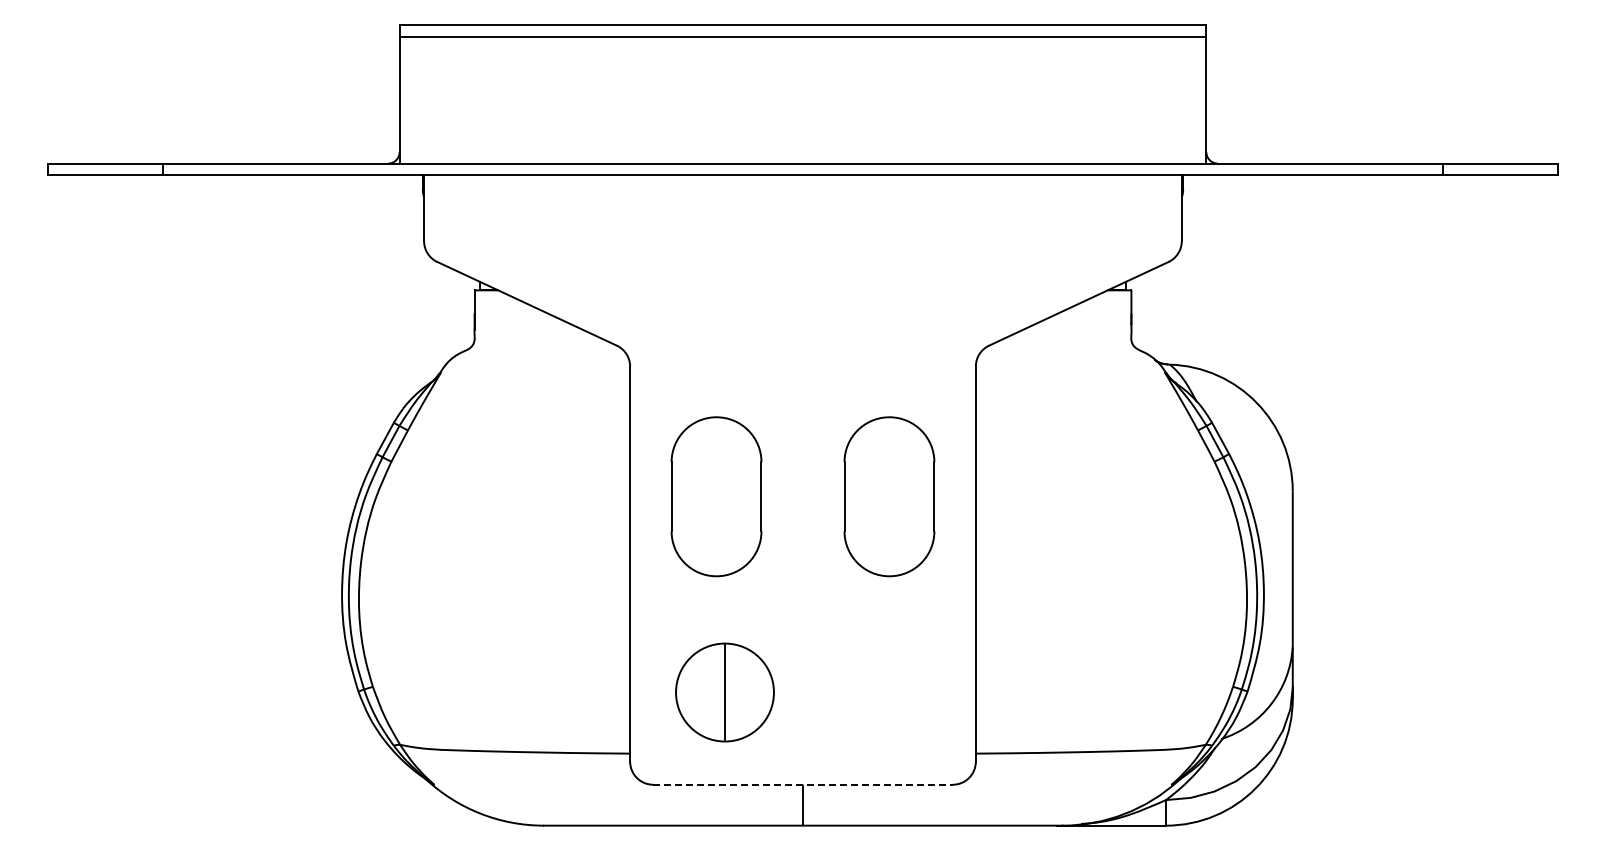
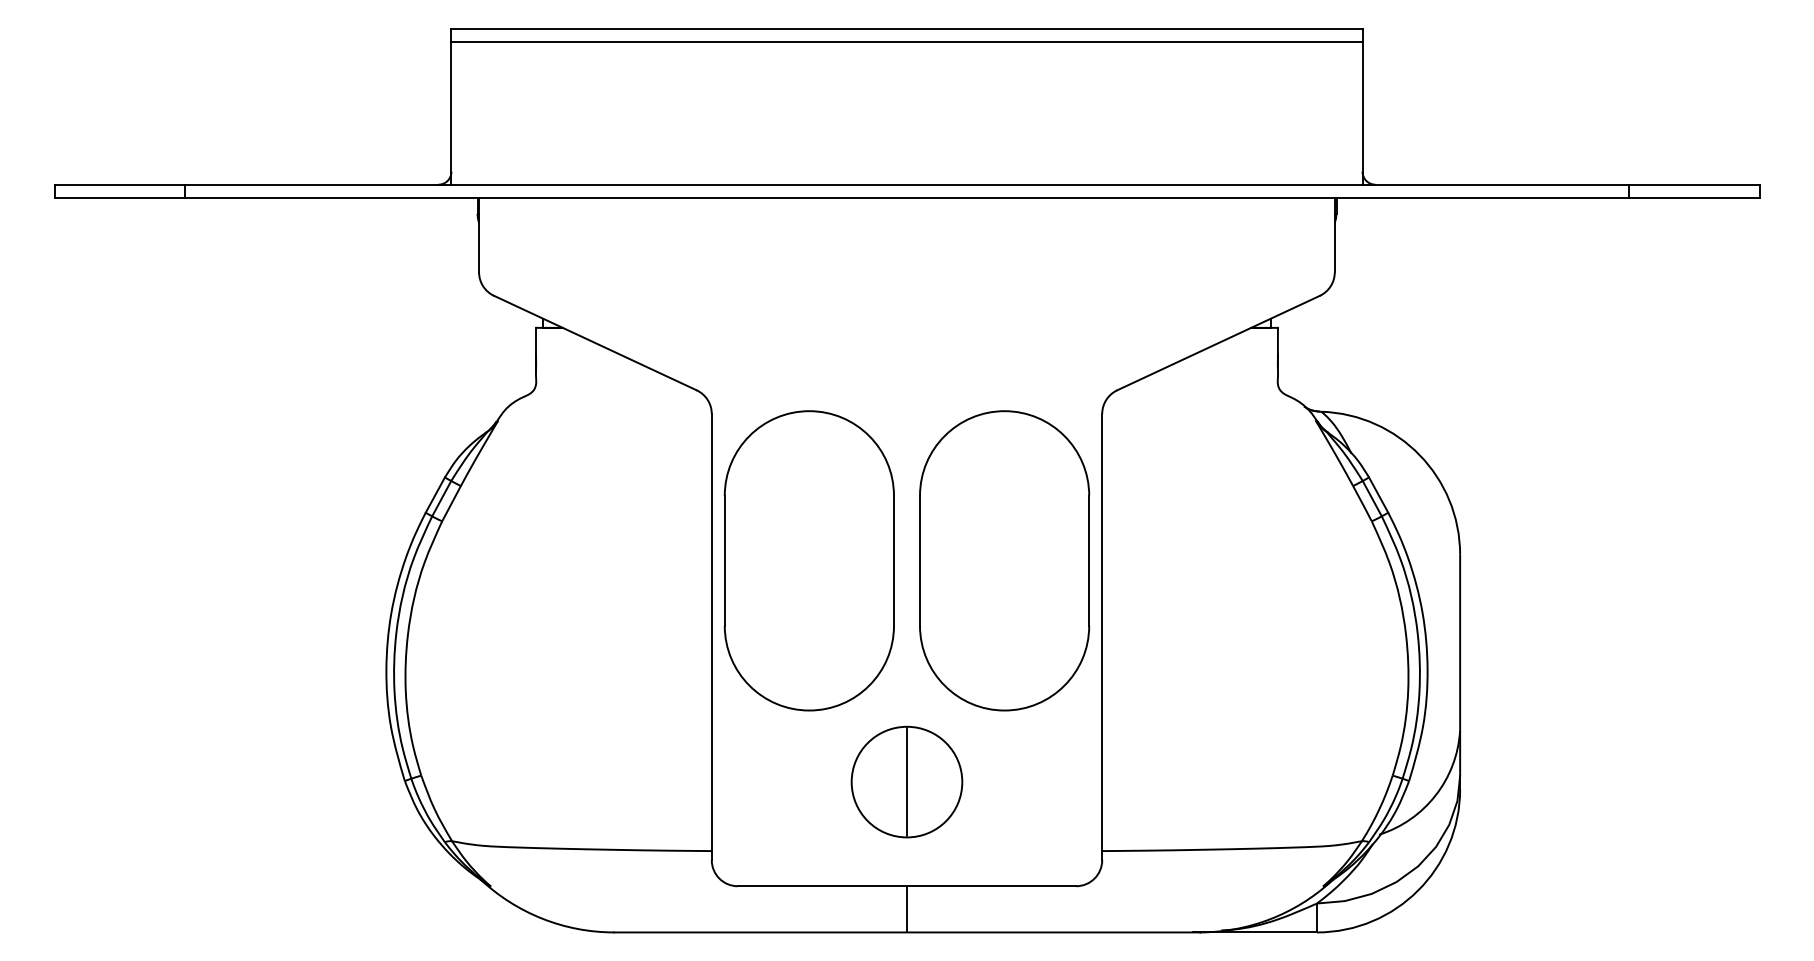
part: (716, 496) -> (809, 560), size x1.67
part: (889, 496) -> (1004, 560), size x1.67
part: (724, 692) -> (906, 782), moved
line: (803, 784) -> (907, 885), dashed -> solid

